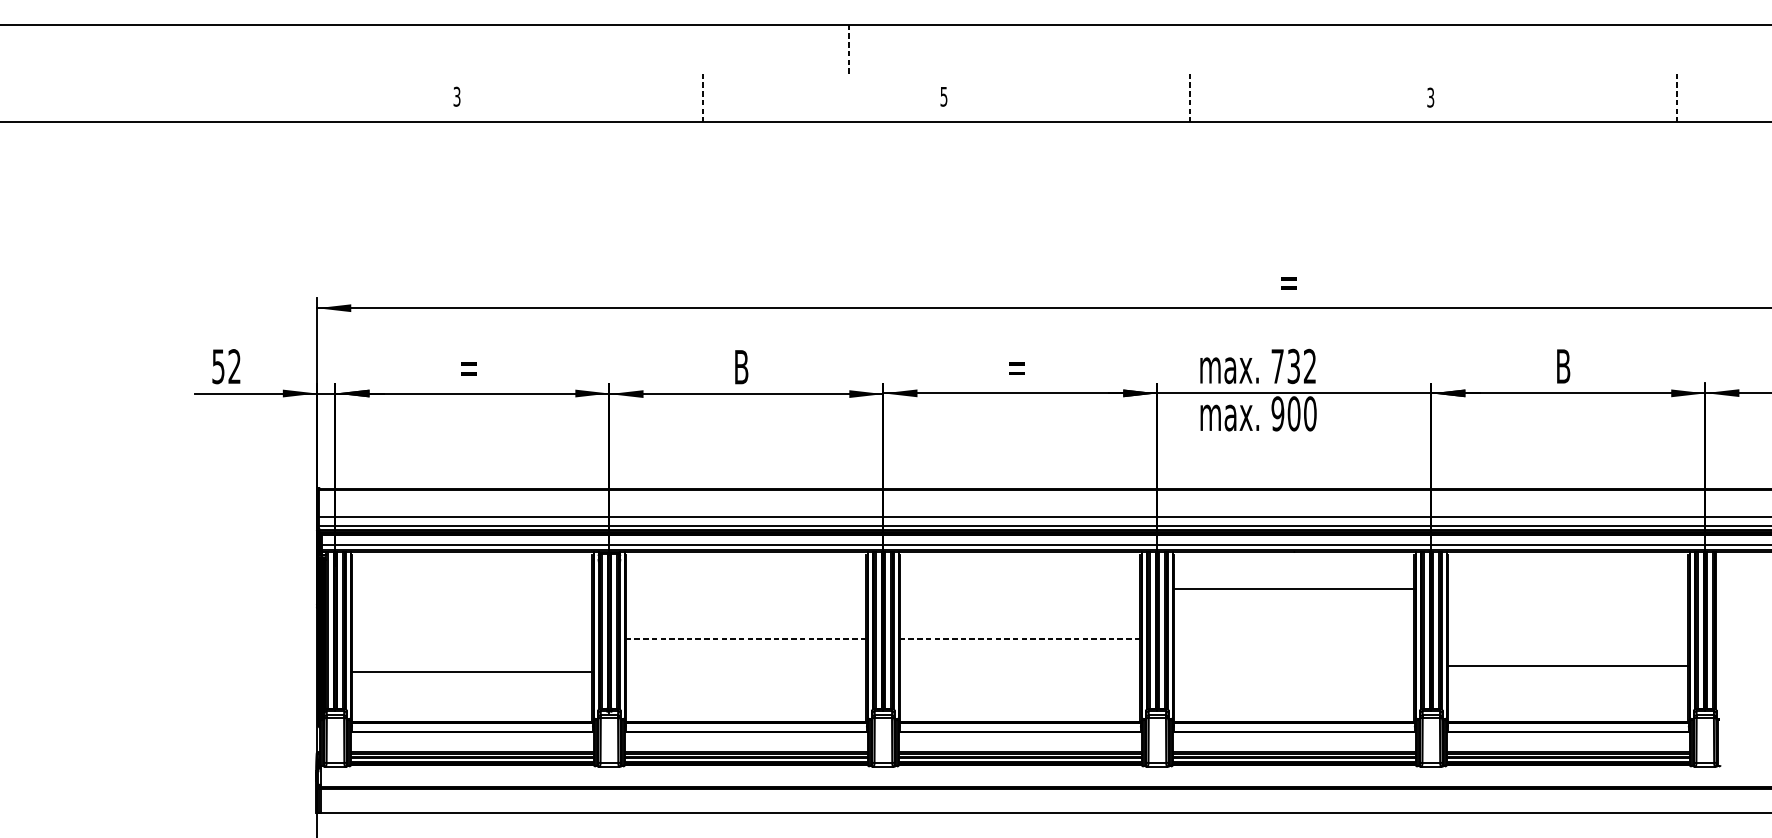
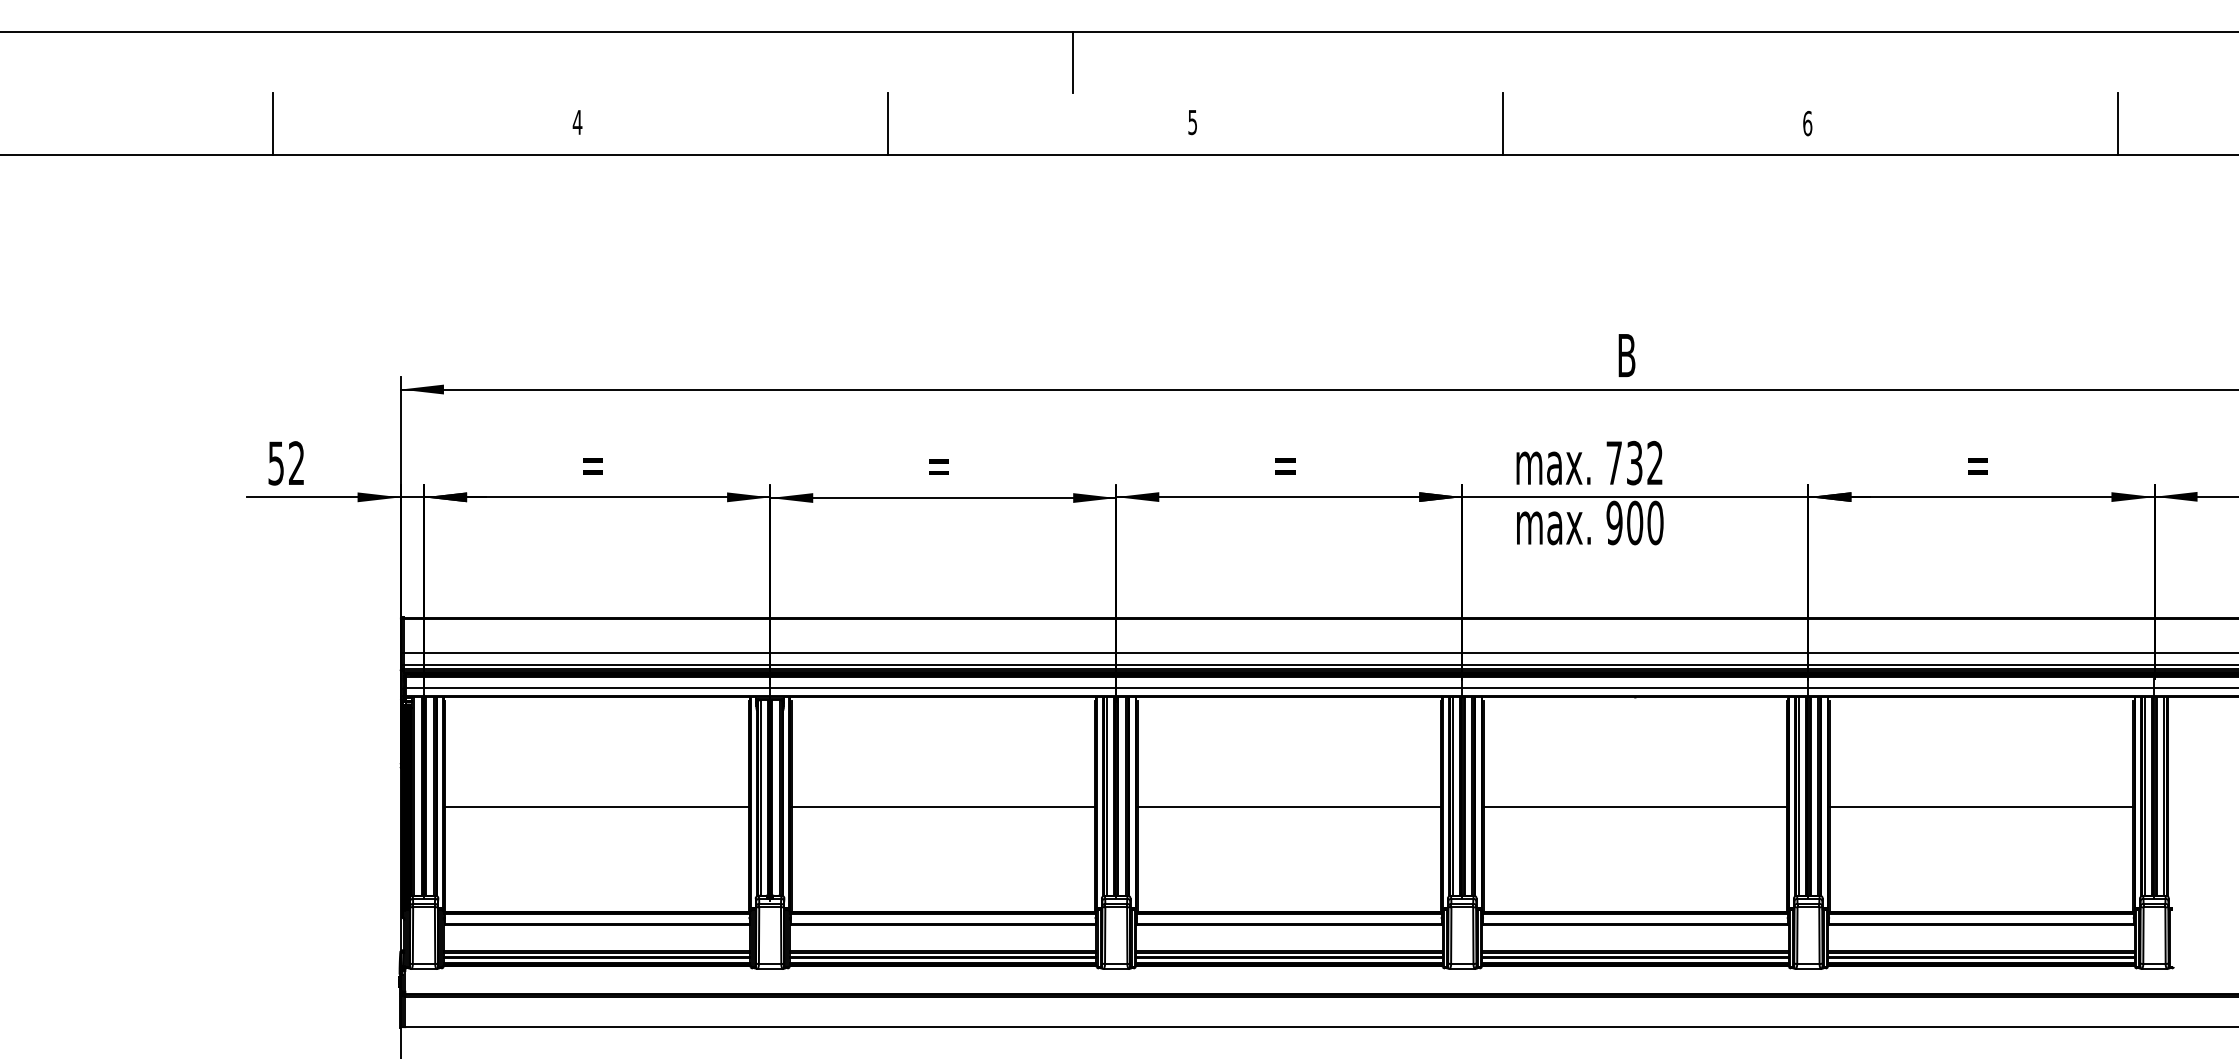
line: (848, 49) -> (1072, 62), dashed -> solid
text: (456, 96) -> (577, 122), 3 -> 4
line: (216, 97) -> (273, 123), added
text: (1430, 97) -> (1807, 123), 3 -> 6
line: (703, 98) -> (888, 124), dashed -> solid
line: (1189, 98) -> (1503, 124), dashed -> solid
line: (1676, 98) -> (2118, 124), dashed -> solid
text: (1288, 281) -> (1628, 355), = -> B
text: (1565, 365) -> (1977, 462), B -> =
text: (742, 366) -> (938, 463), B -> =
line: (1293, 589) -> (1634, 807), moved
line: (746, 639) -> (943, 807), dashed -> solid
line: (1020, 639) -> (1289, 807), dashed -> solid
line: (1567, 665) -> (1980, 807), moved
line: (471, 672) -> (596, 807), moved

